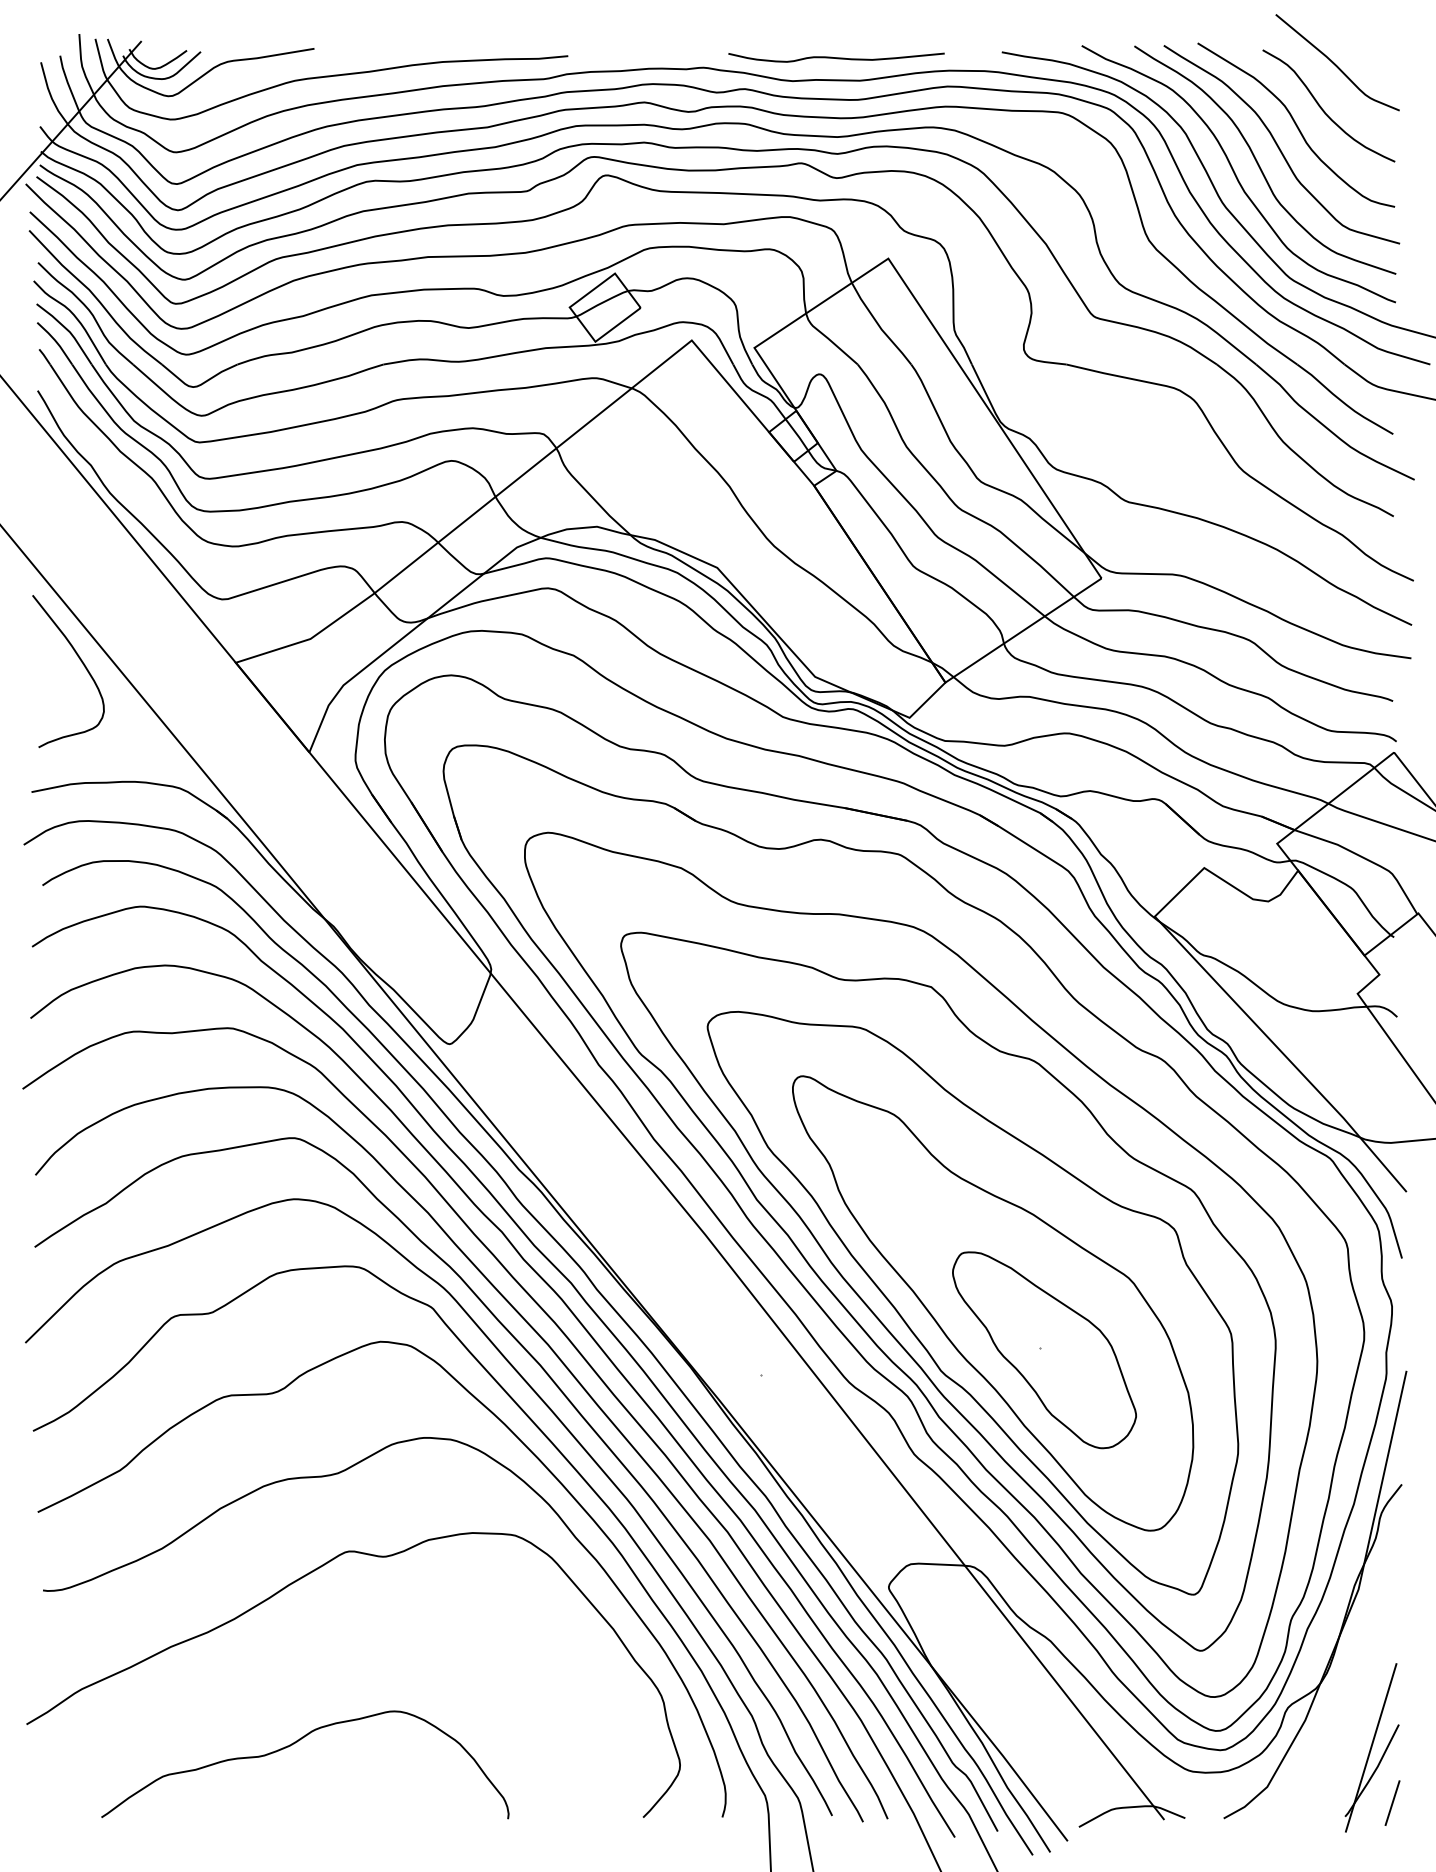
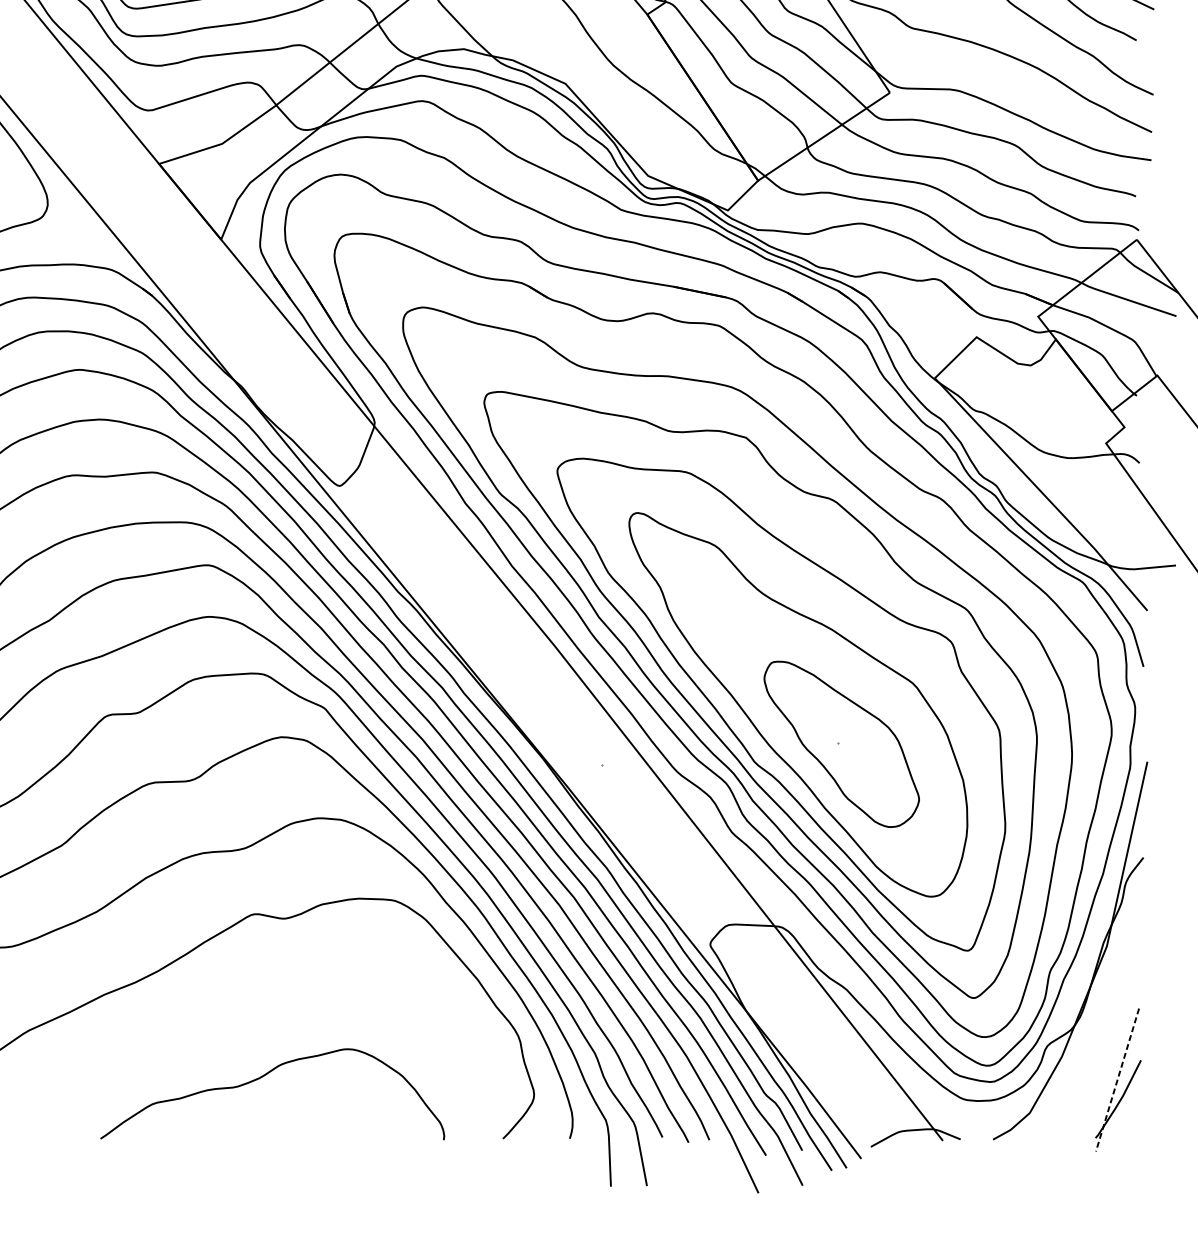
curve: (294, 1744) -> (263, 1077), moved
line: (1371, 1748) -> (1117, 1080), solid -> dashed
line: (1392, 1802) -> (1135, 1126), removed

